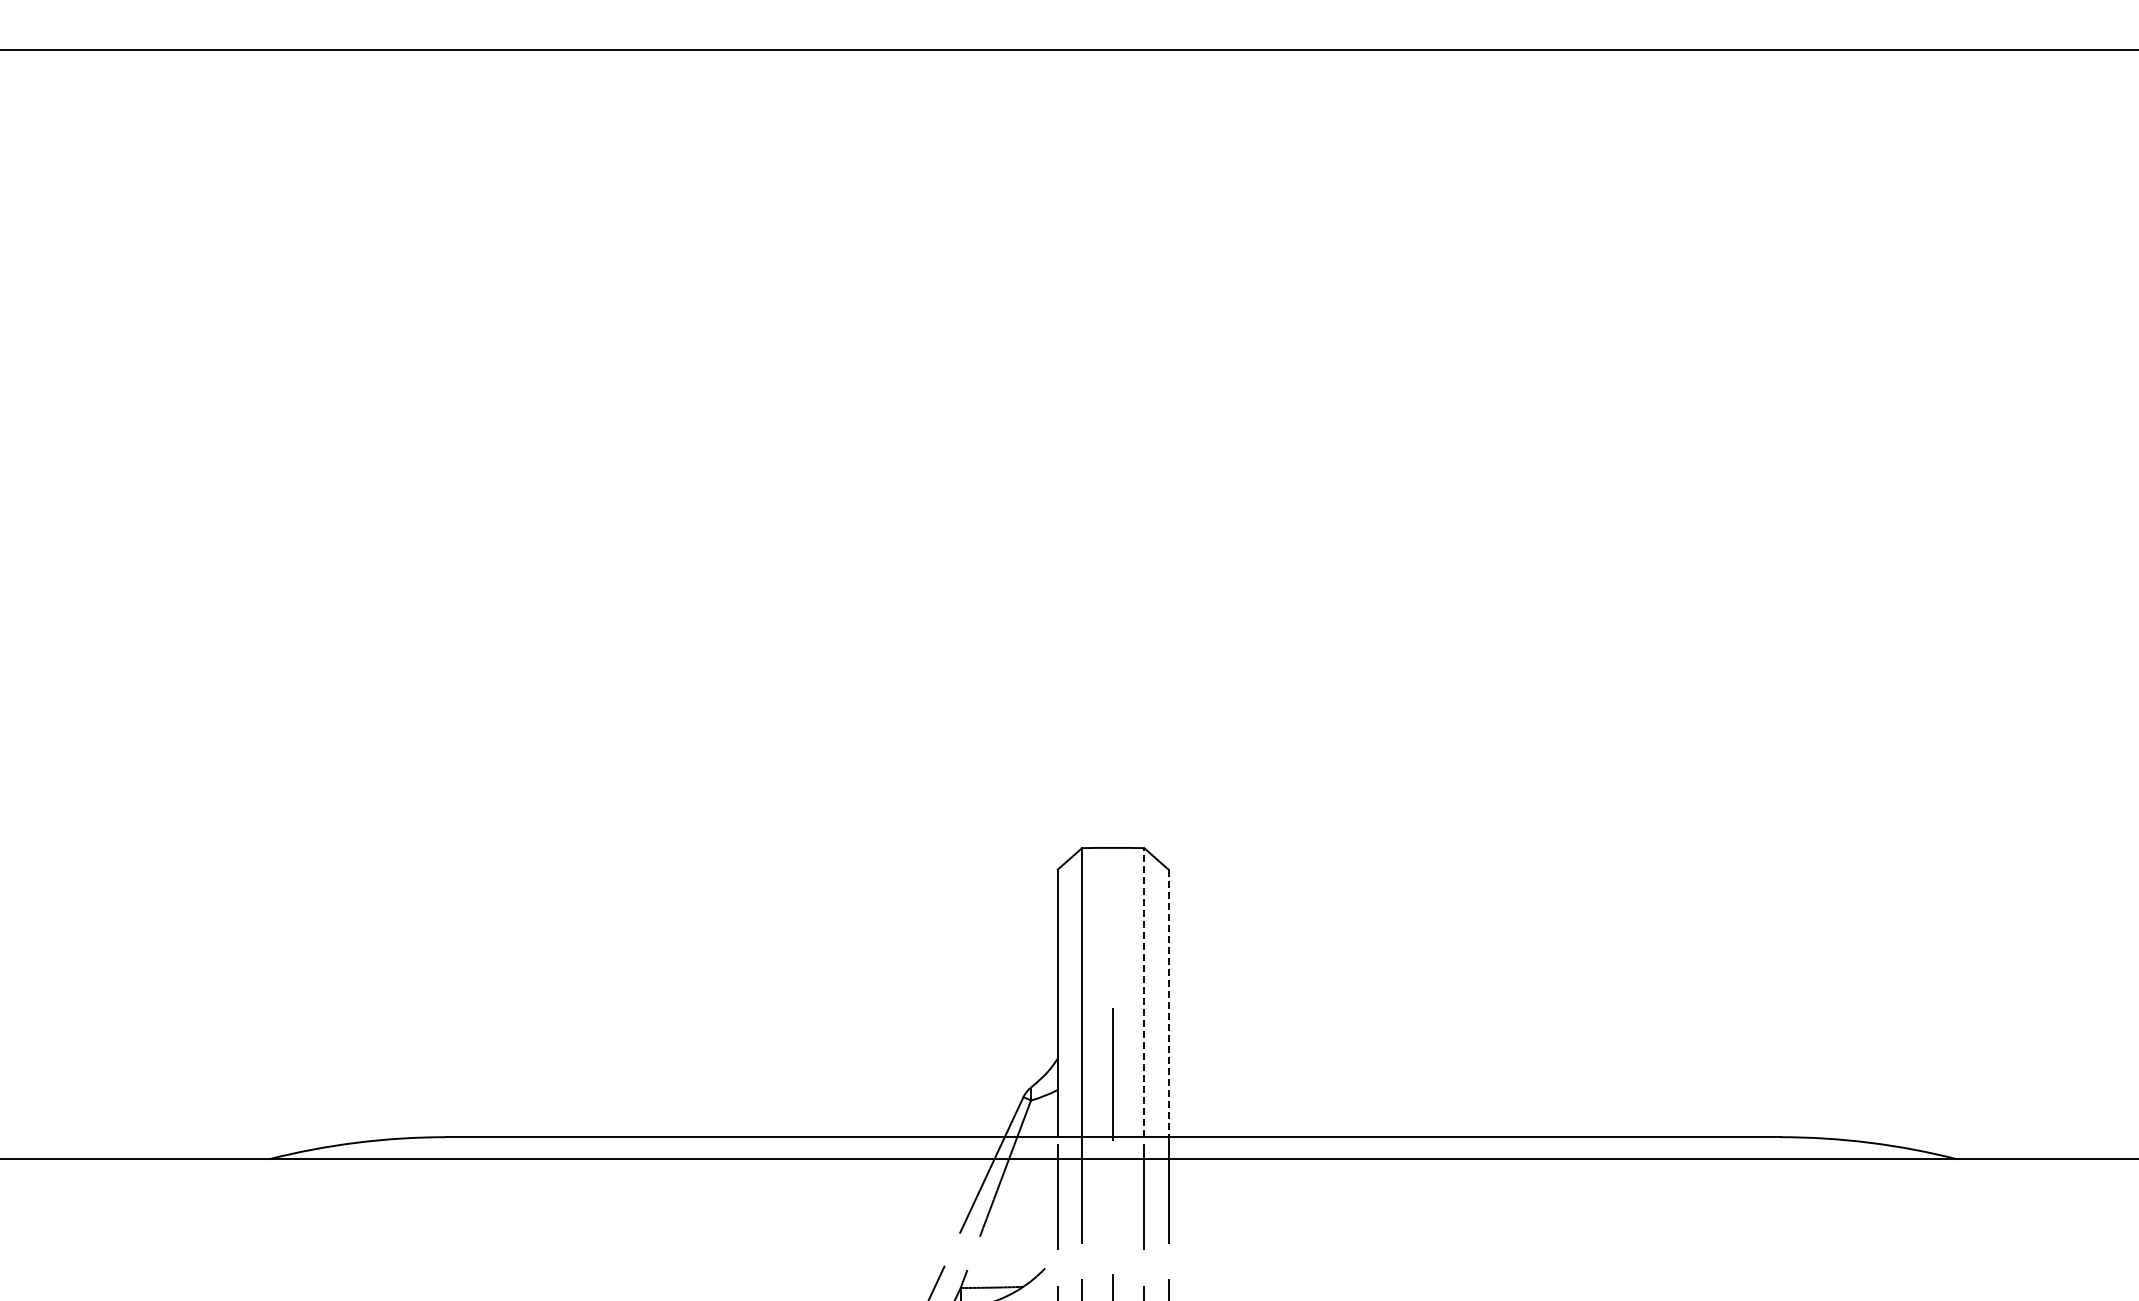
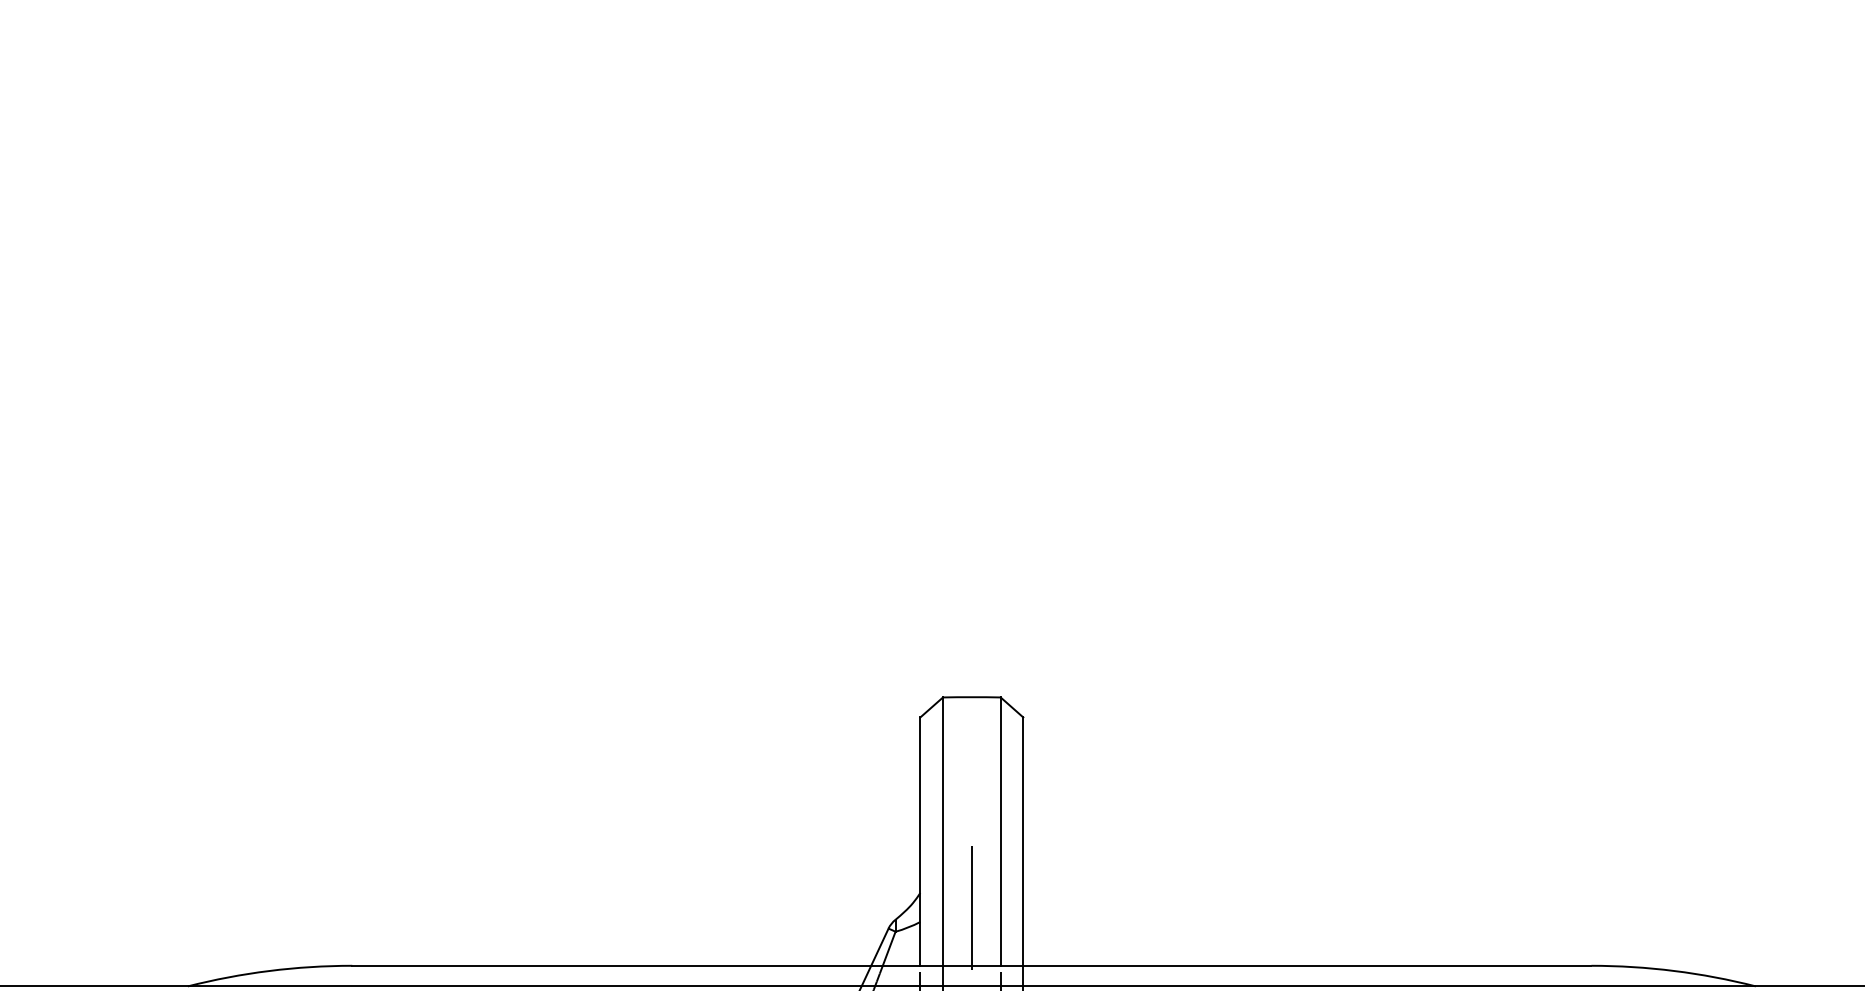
line: (1144, 992) -> (1000, 831), dashed -> solid
line: (1168, 1003) -> (1023, 841), dashed -> solid

